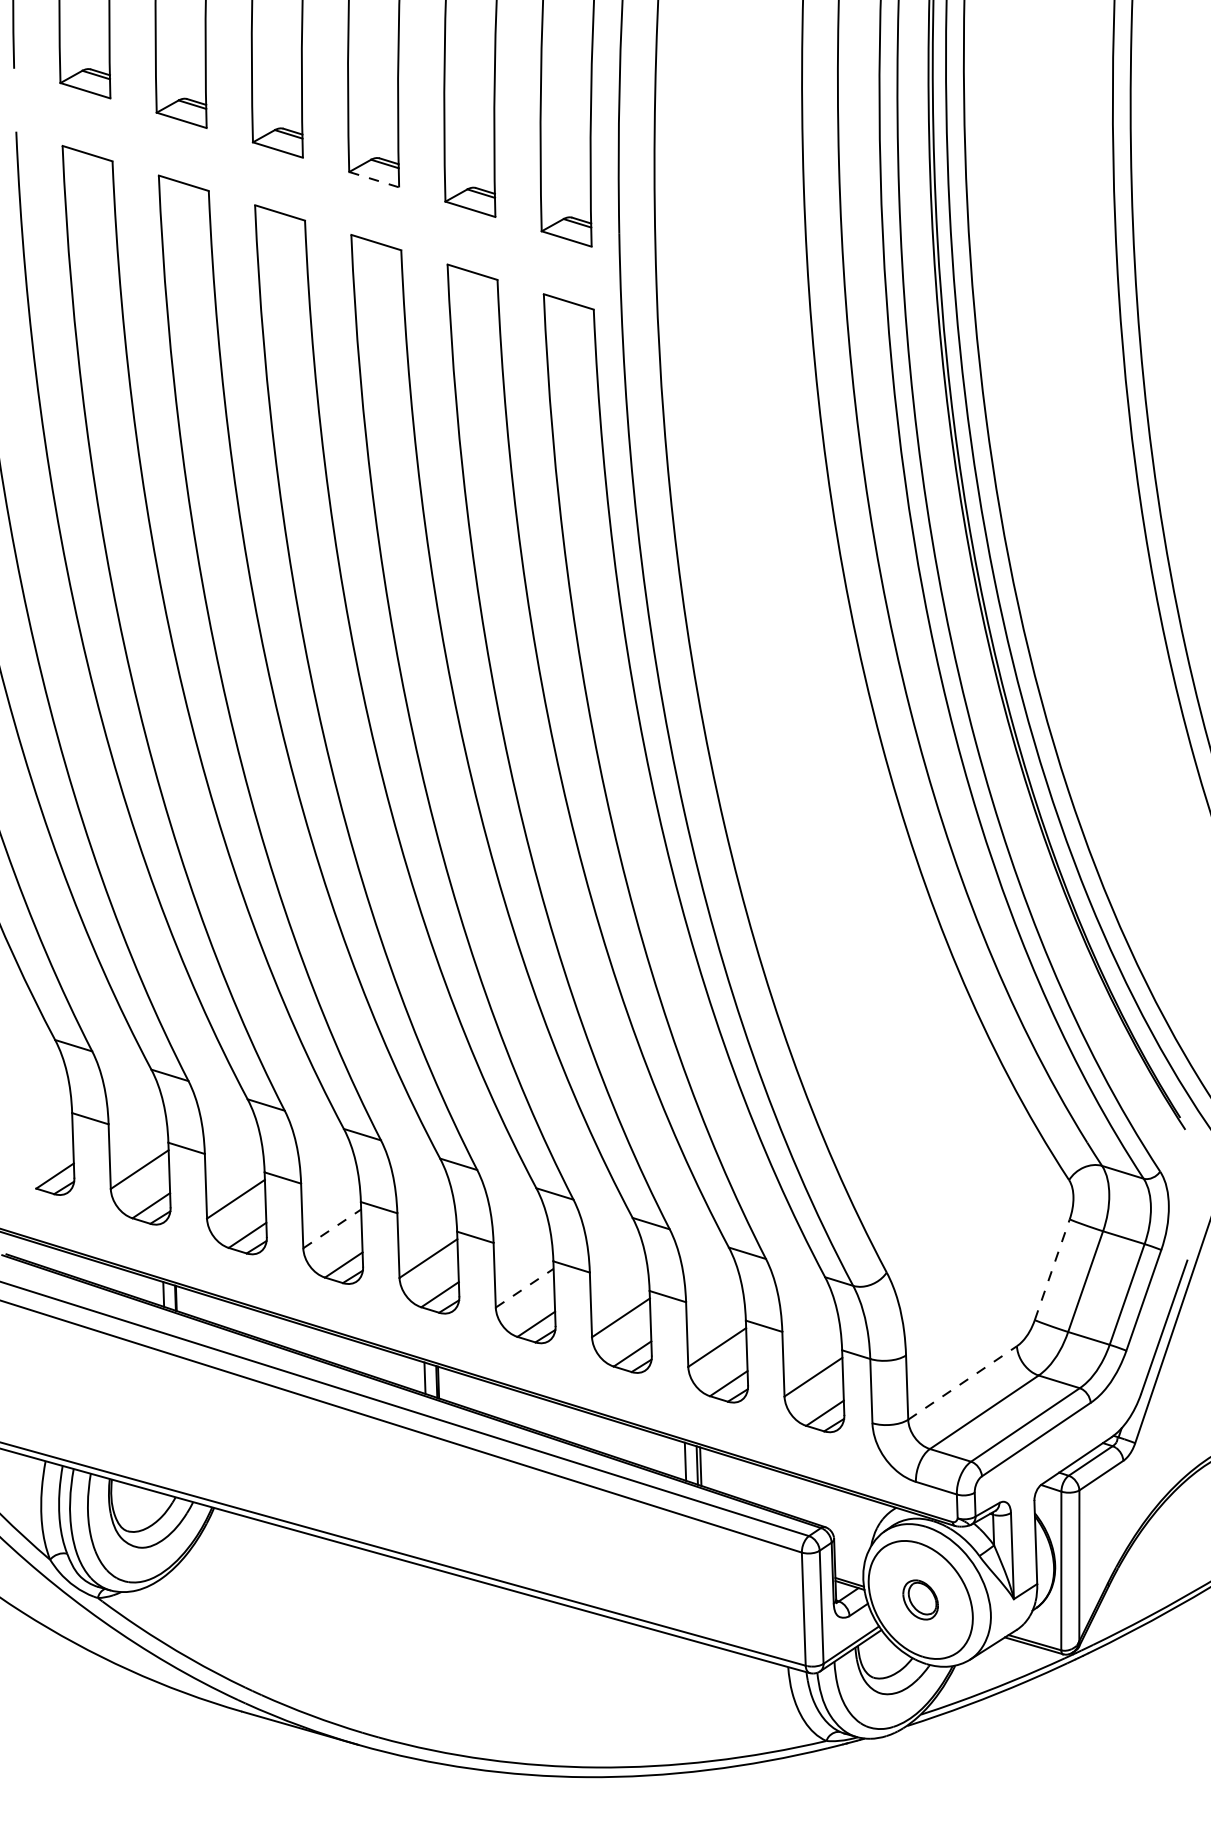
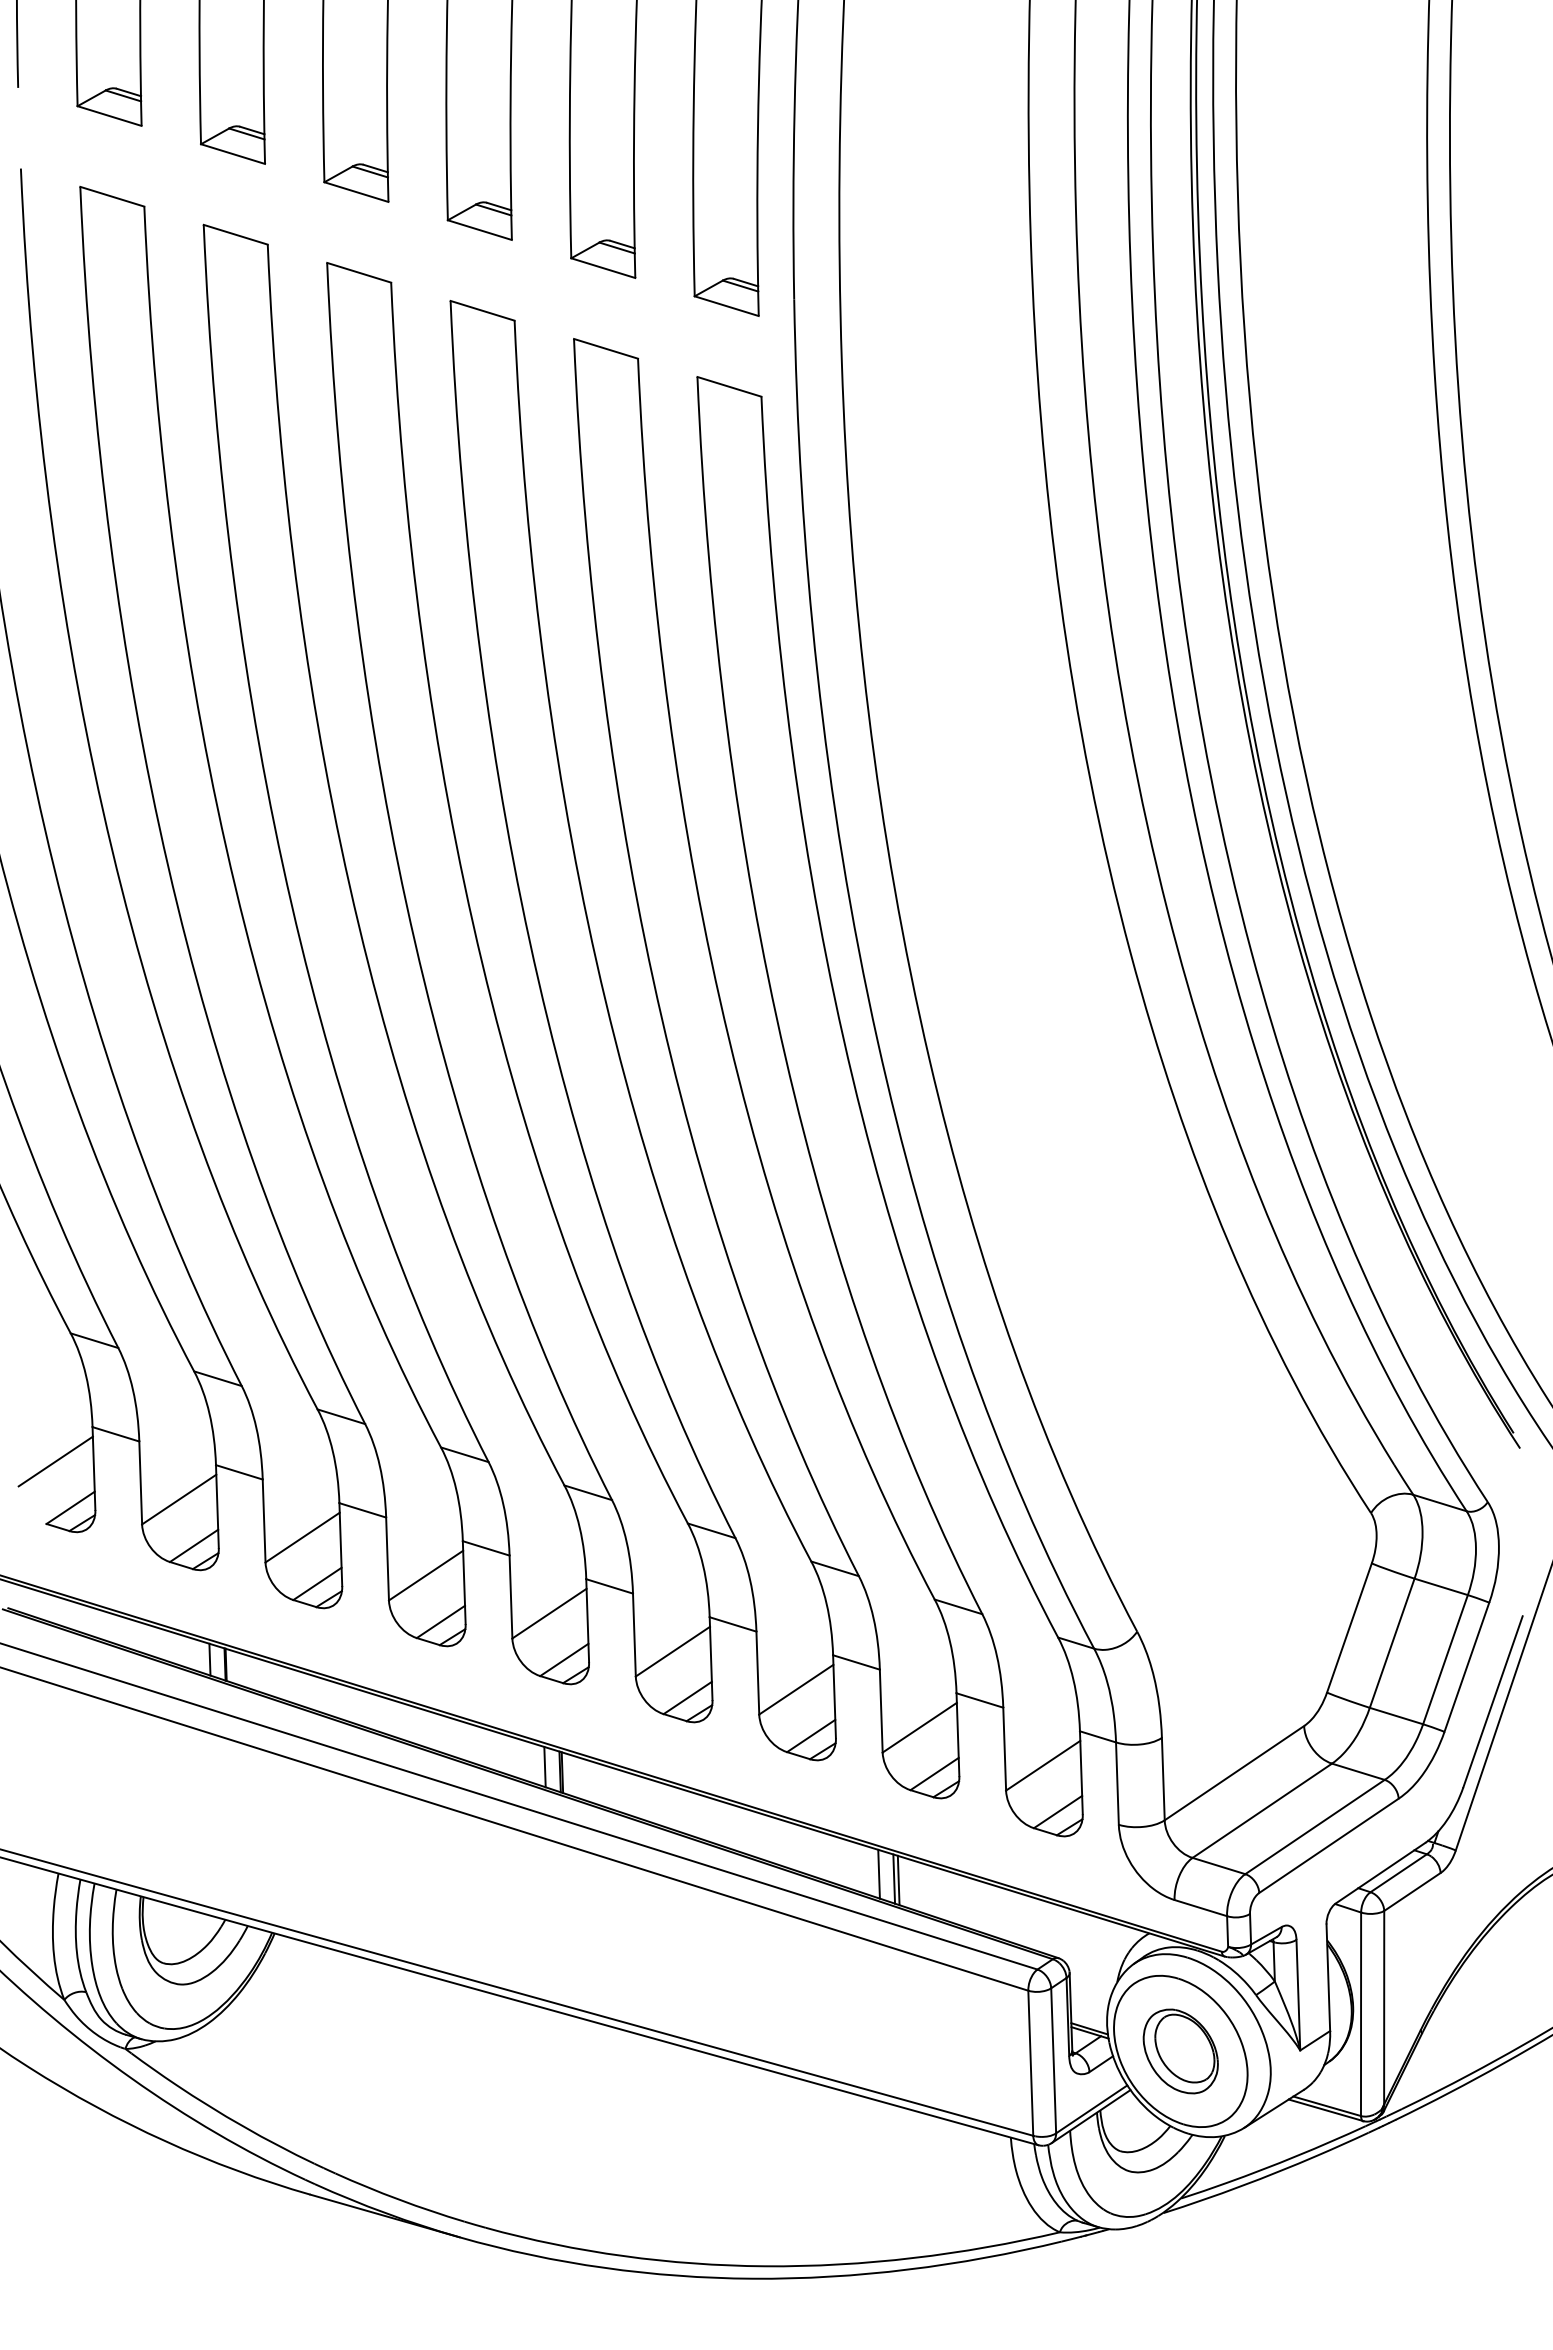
line: (374, 179) -> (480, 230), dashed -> solid
line: (43, 1139) -> (55, 1461), added
line: (332, 1228) -> (426, 1575), dashed -> solid
line: (1052, 1269) -> (1349, 1627), dashed -> solid
line: (524, 1288) -> (672, 1651), dashed -> solid
line: (962, 1382) -> (1234, 1772), dashed -> solid
part: (920, 1599) -> (1180, 2051), size x1.67

